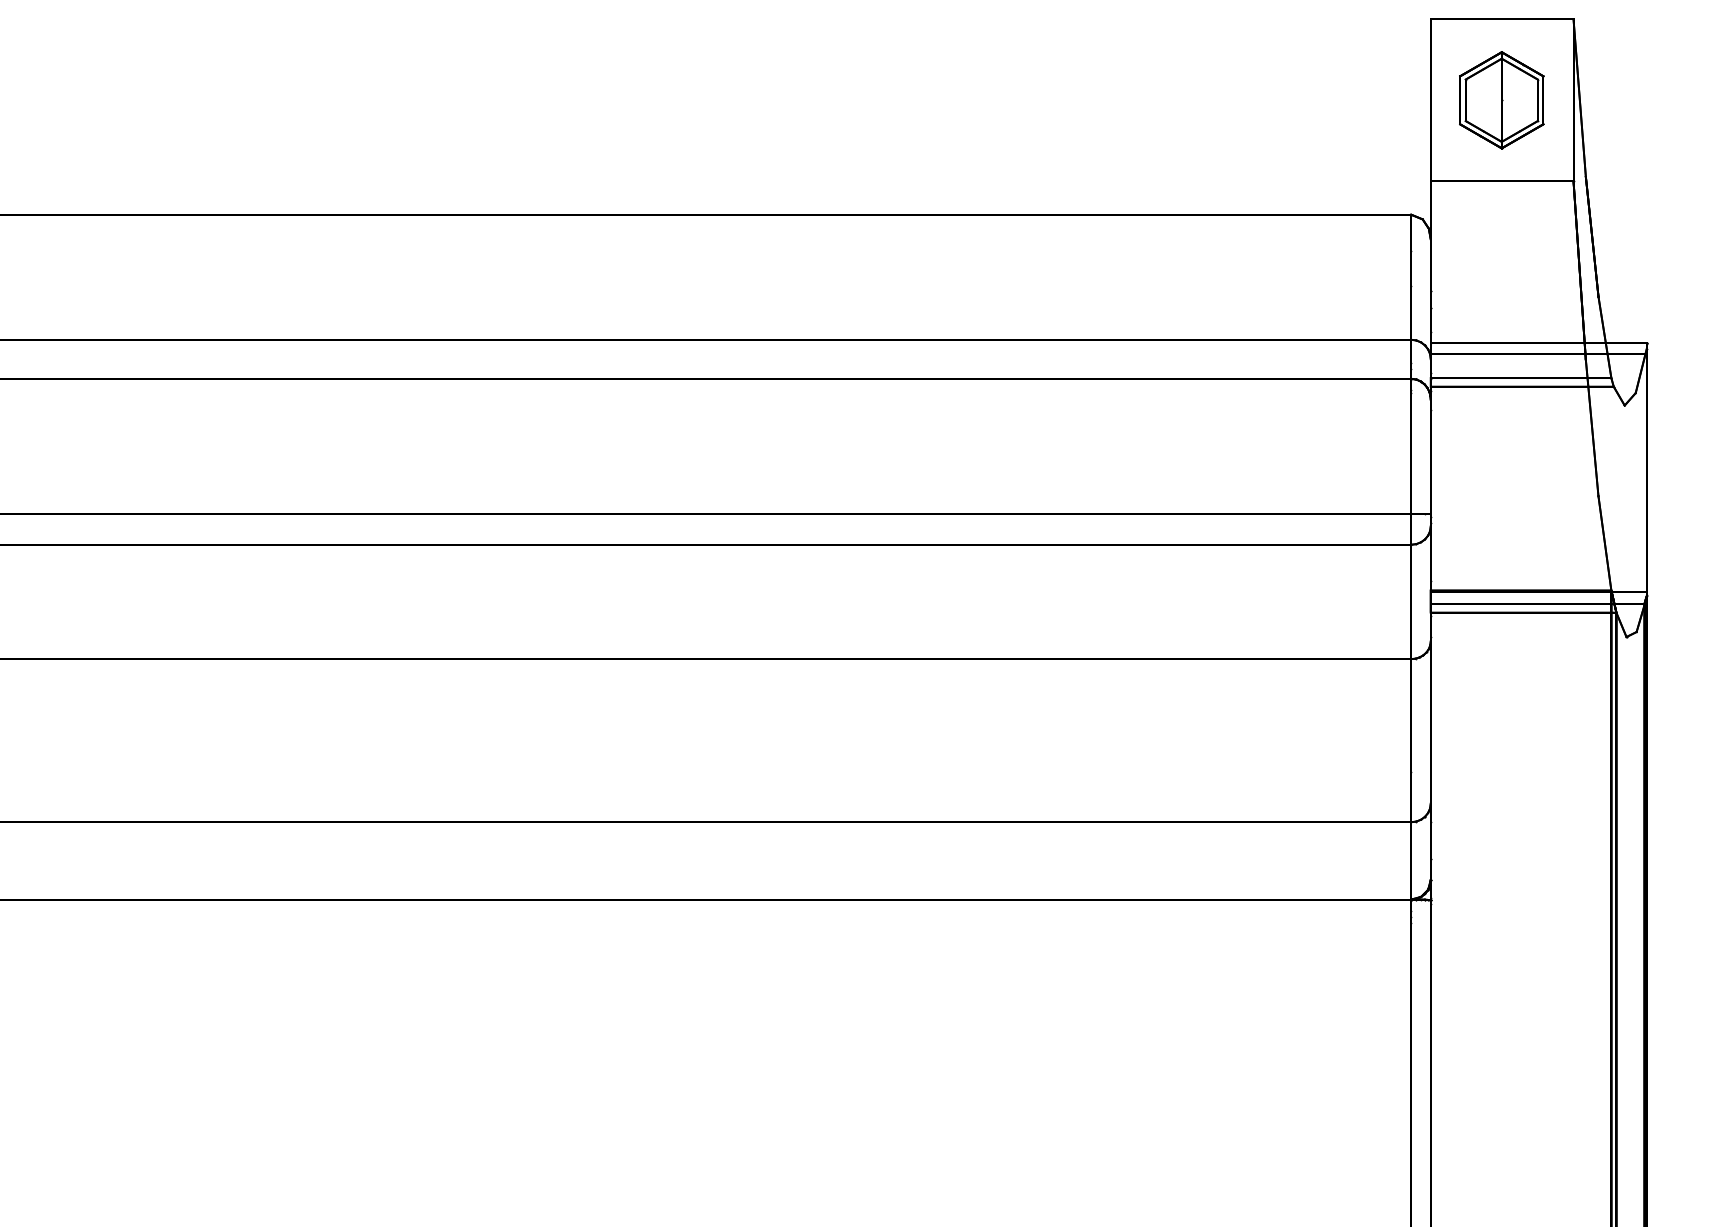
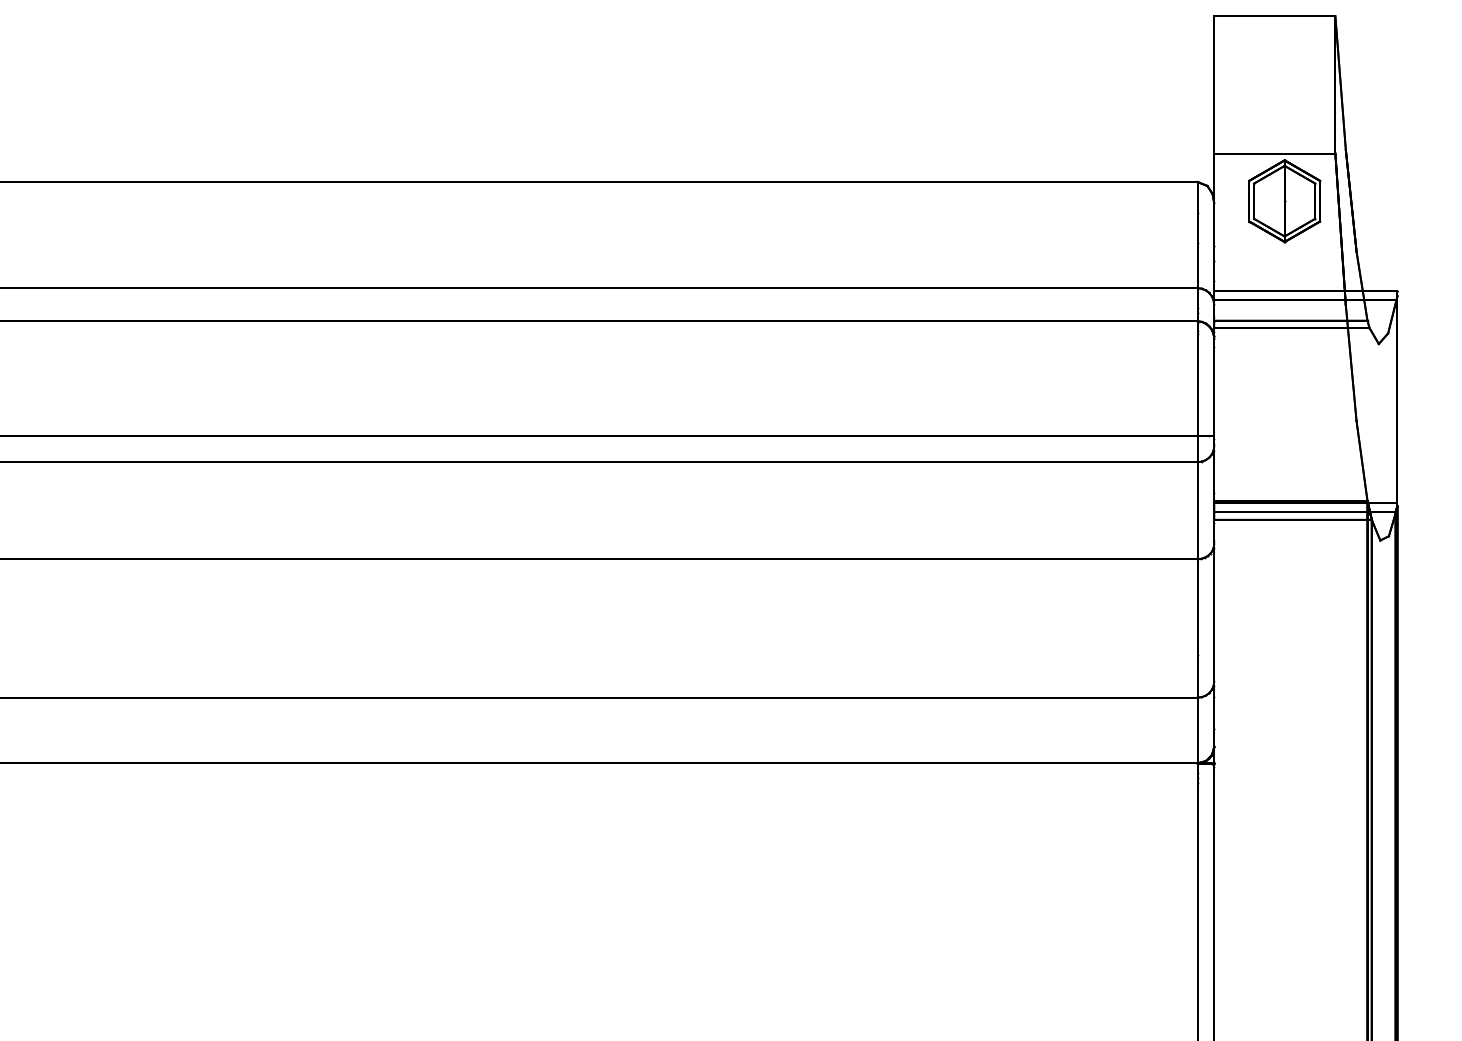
part: (1501, 100) -> (1284, 201), moved

